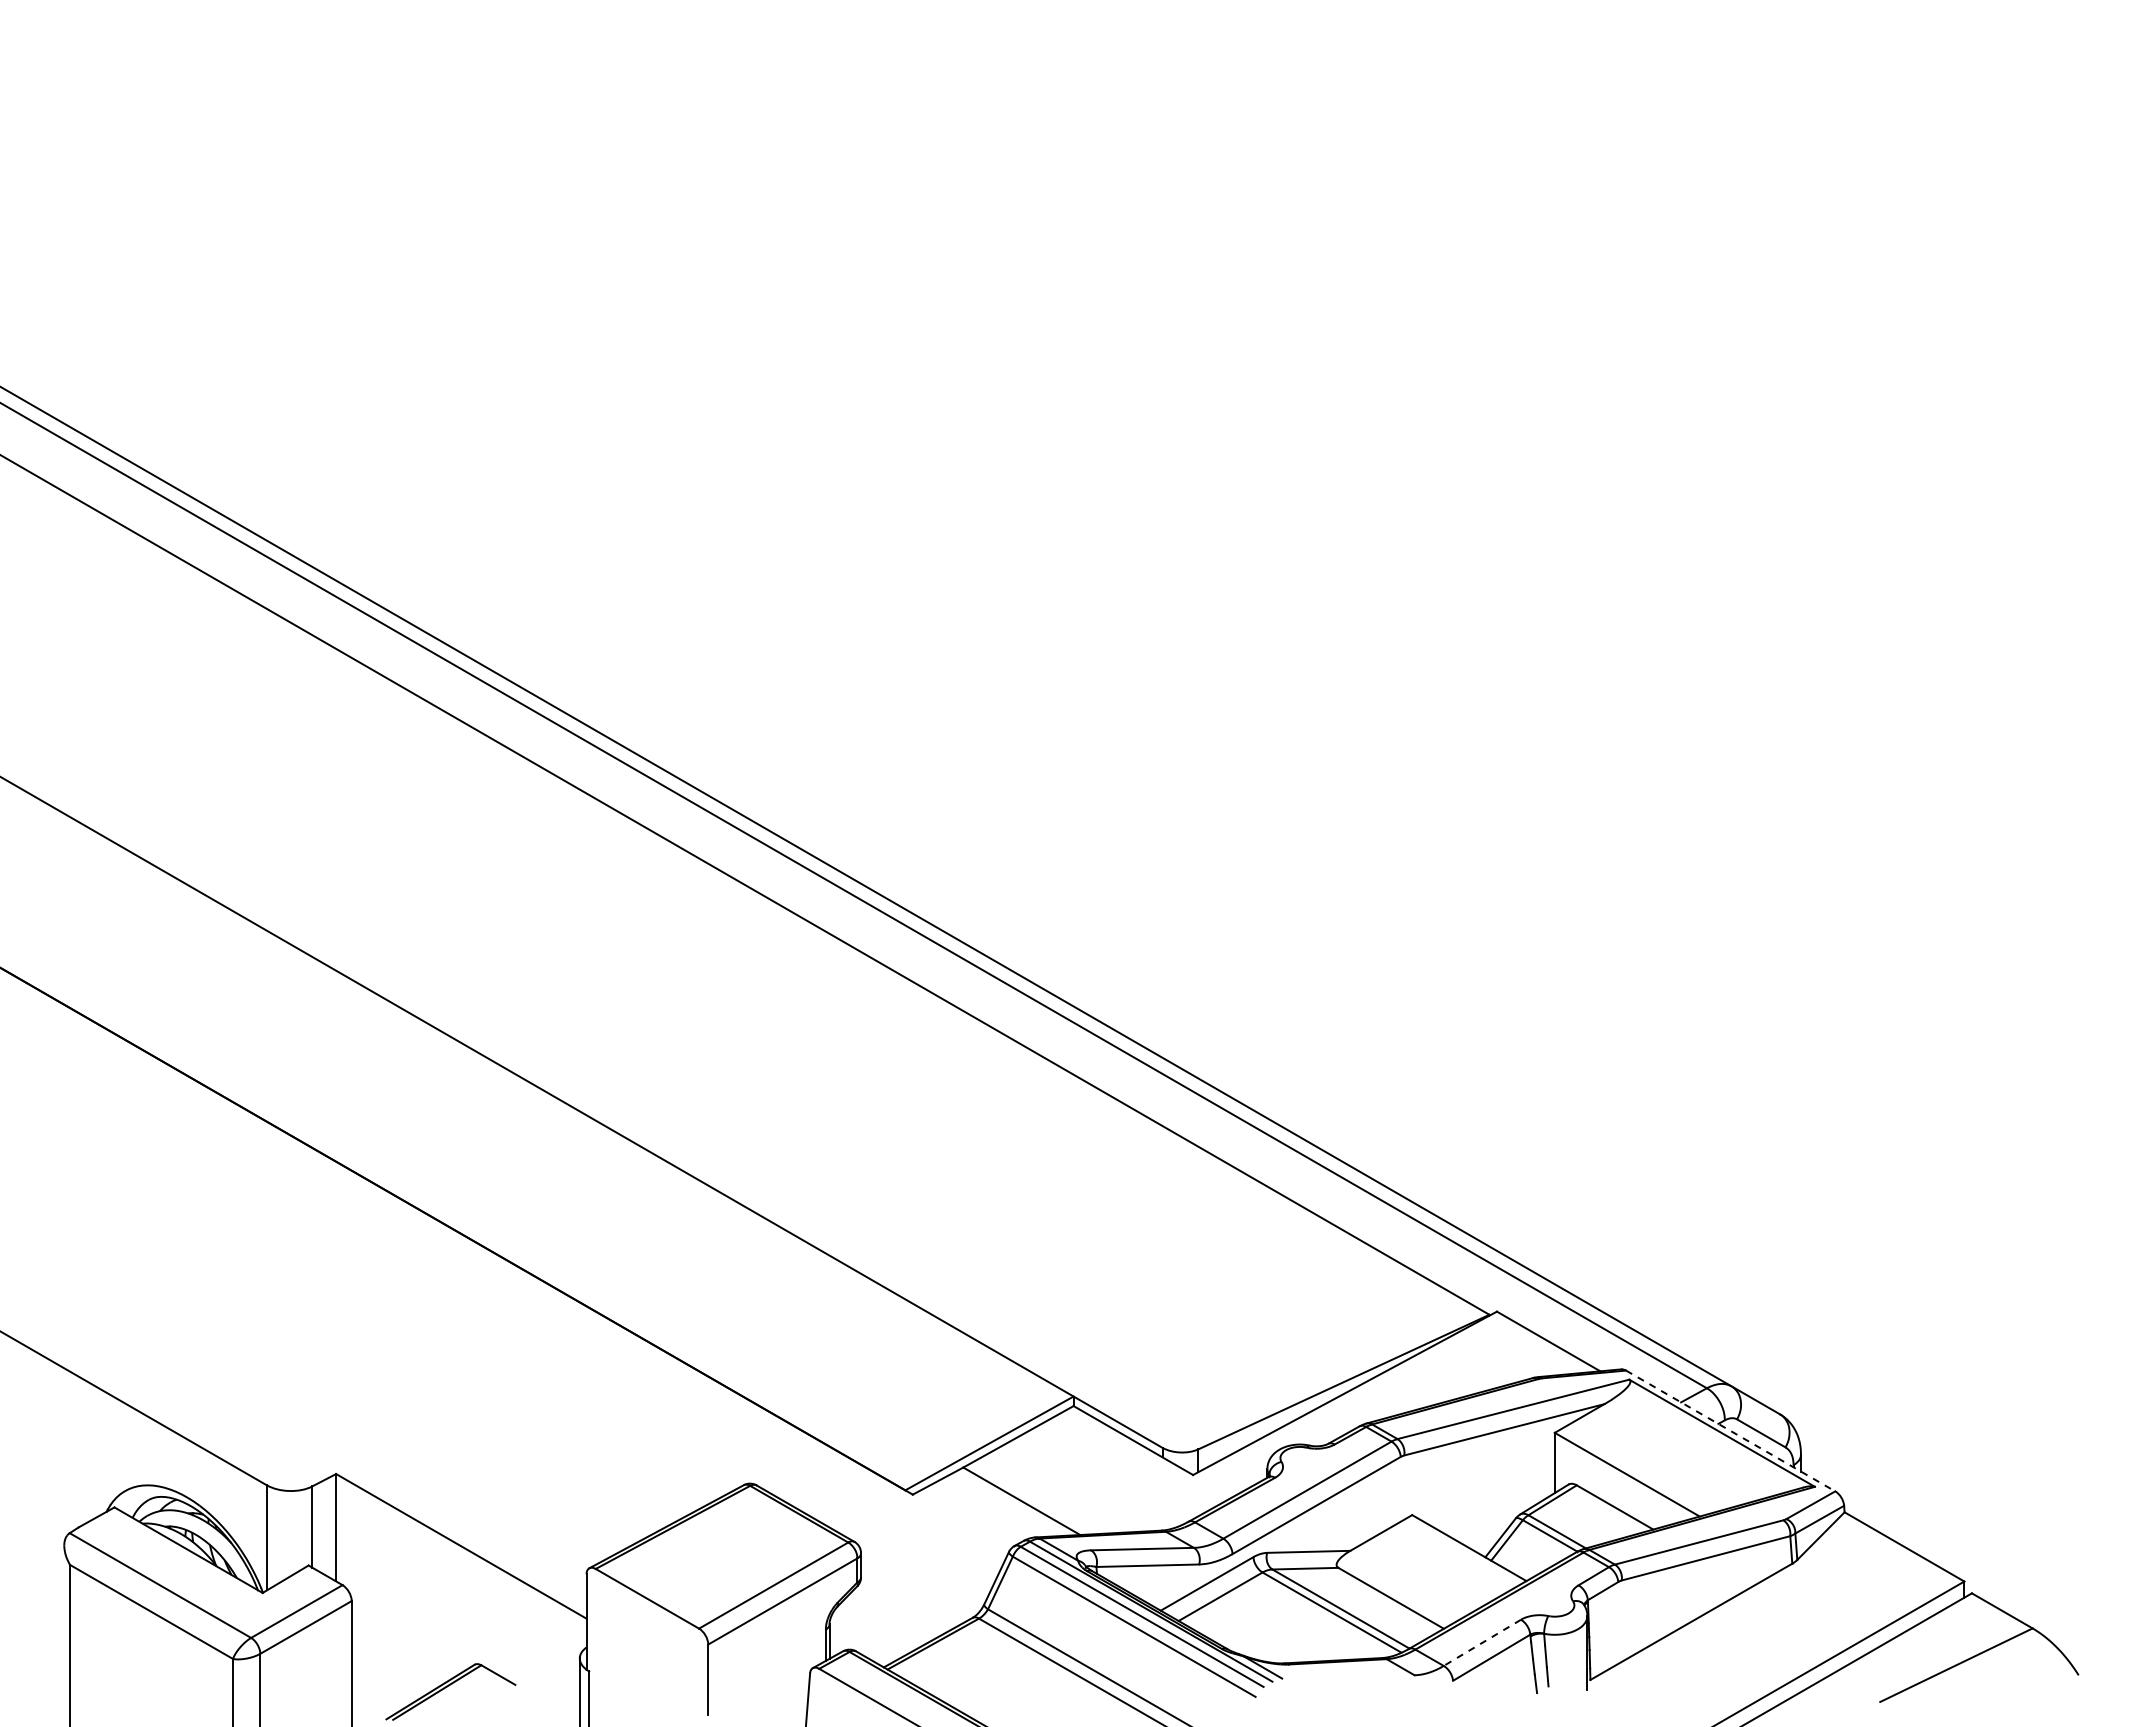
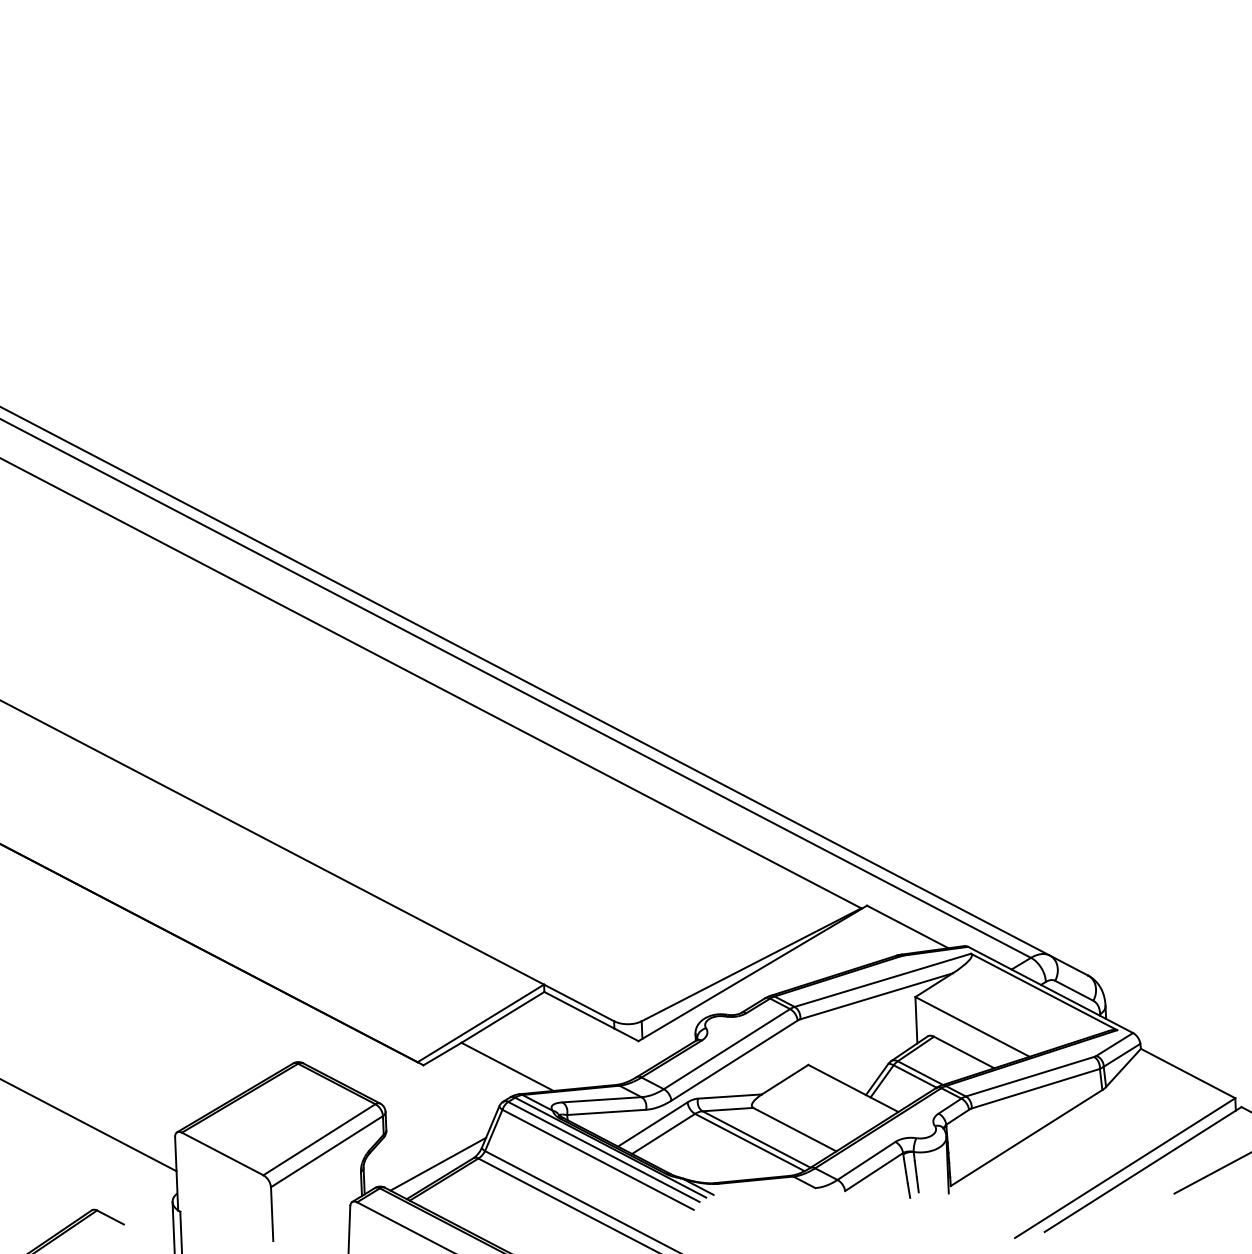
line: (1730, 1430) -> (1050, 989), dashed -> solid
line: (926, 1623) -> (438, 1163), added
line: (1482, 1642) -> (866, 1160), dashed -> solid

